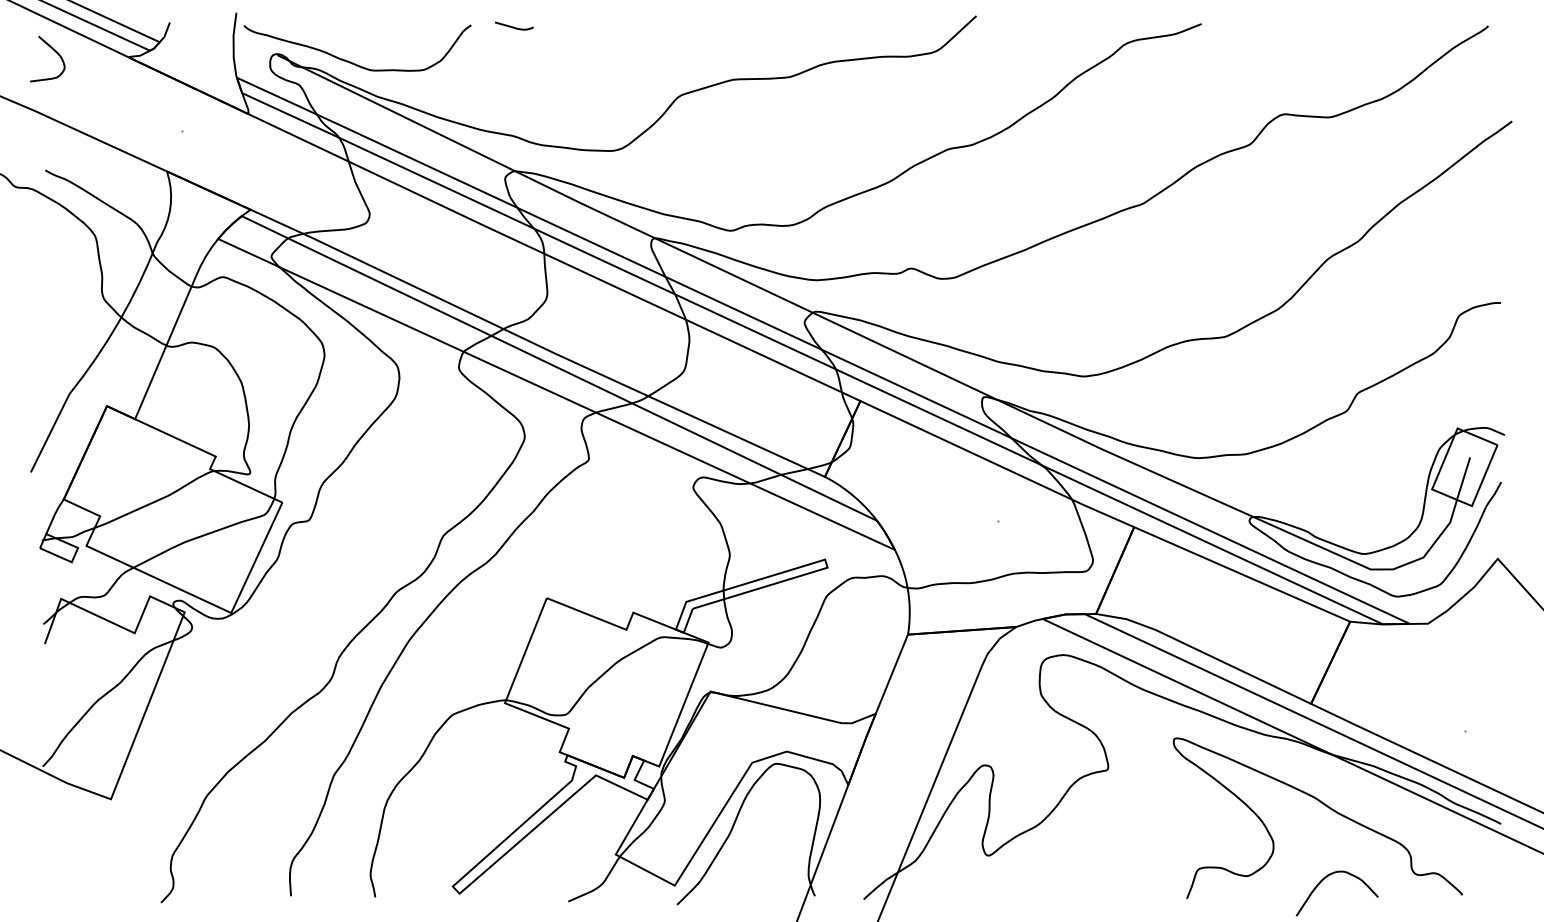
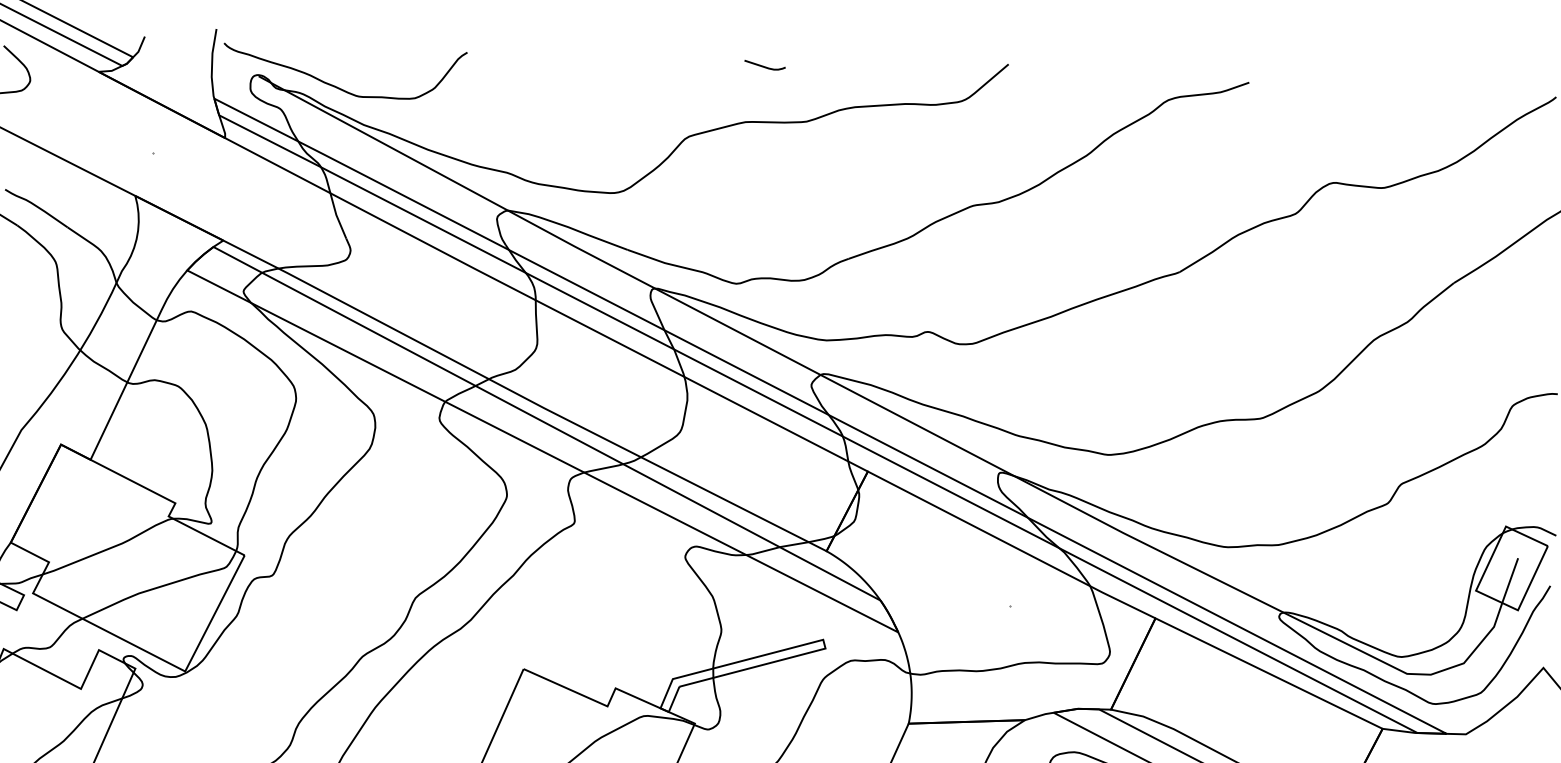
curve: (513, 26) -> (764, 65), moved

